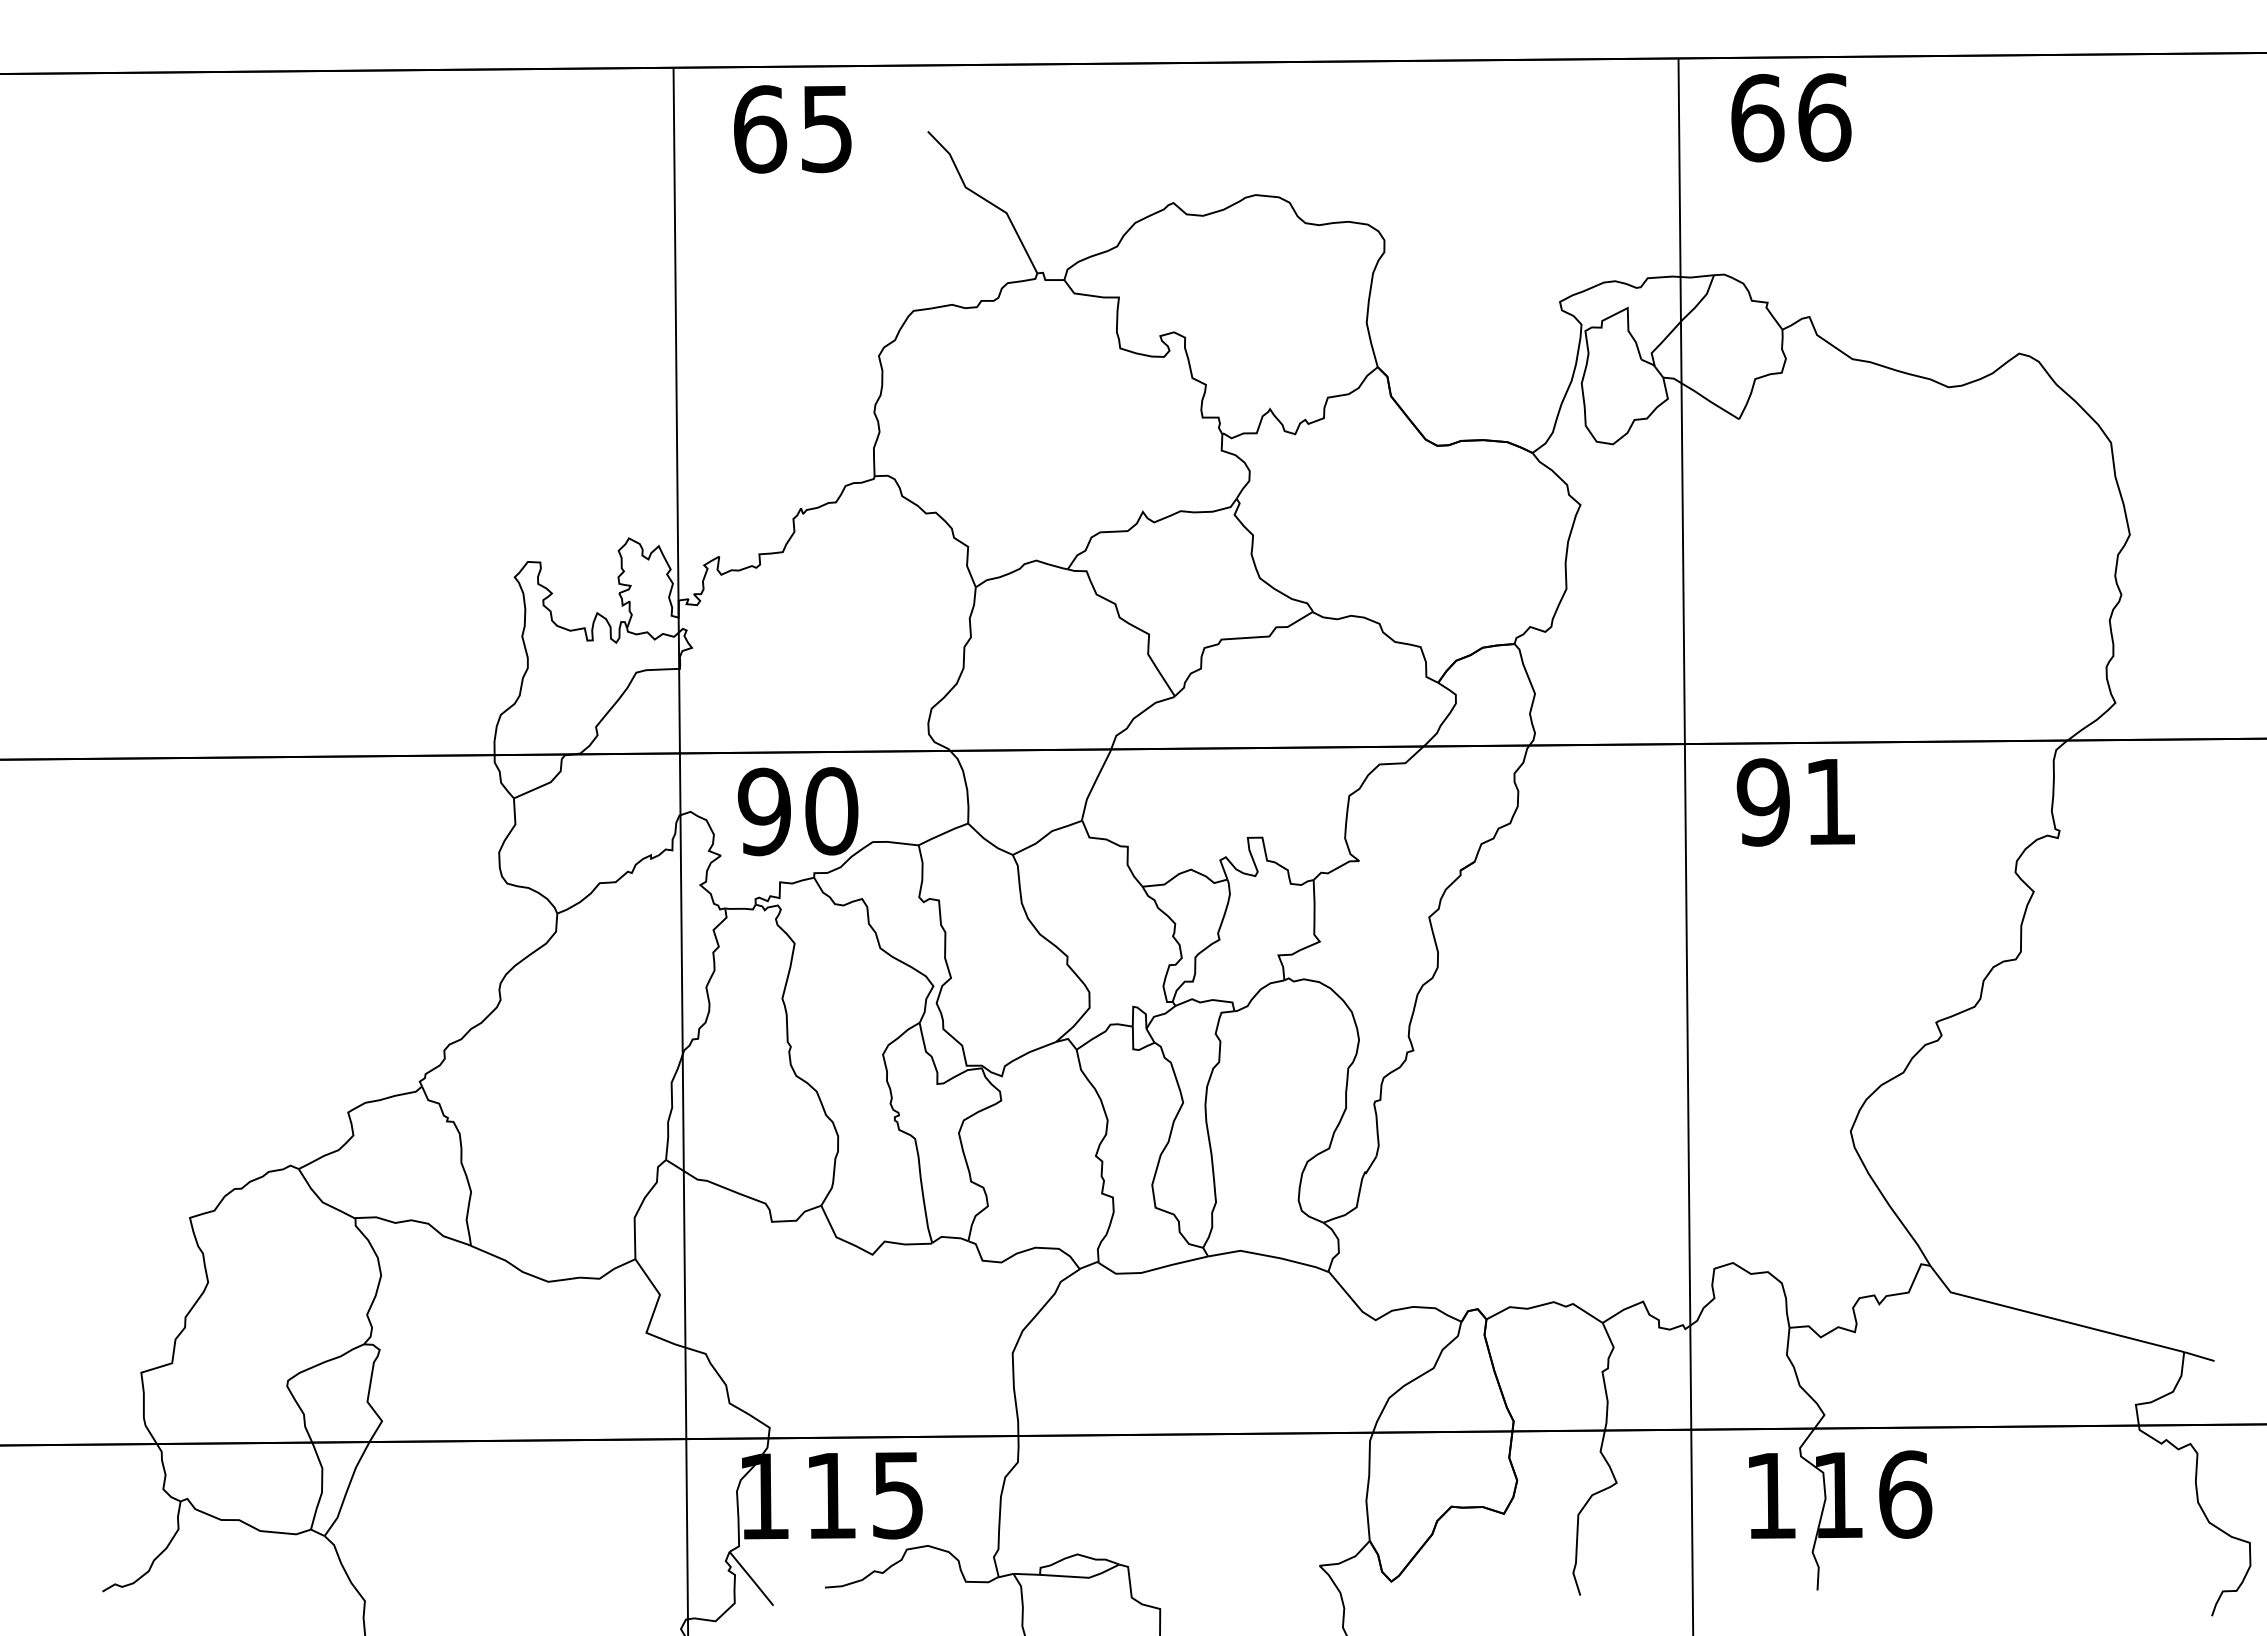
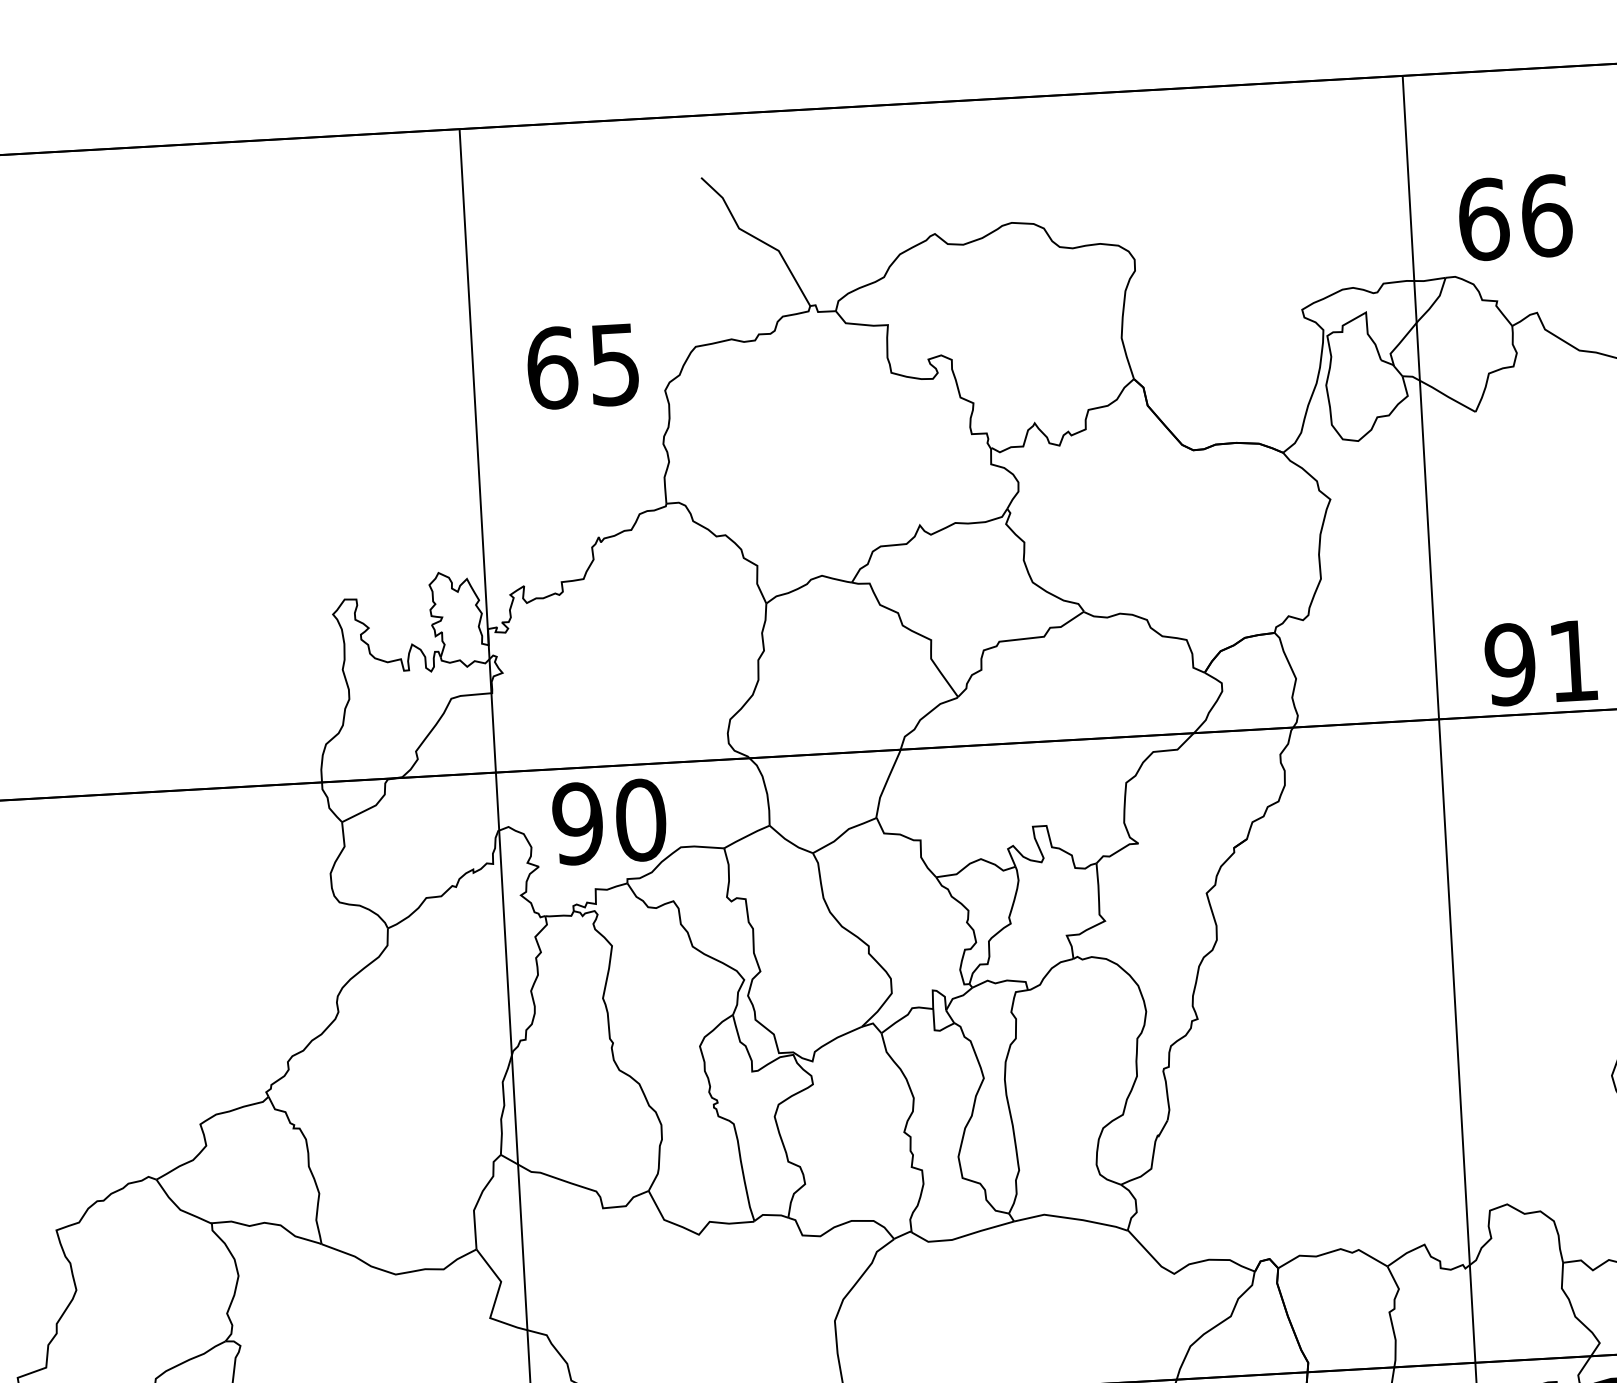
text: (1791, 117) -> (1515, 217), moved
text: (792, 129) -> (582, 366), moved
text: (1795, 802) -> (1540, 663), moved

